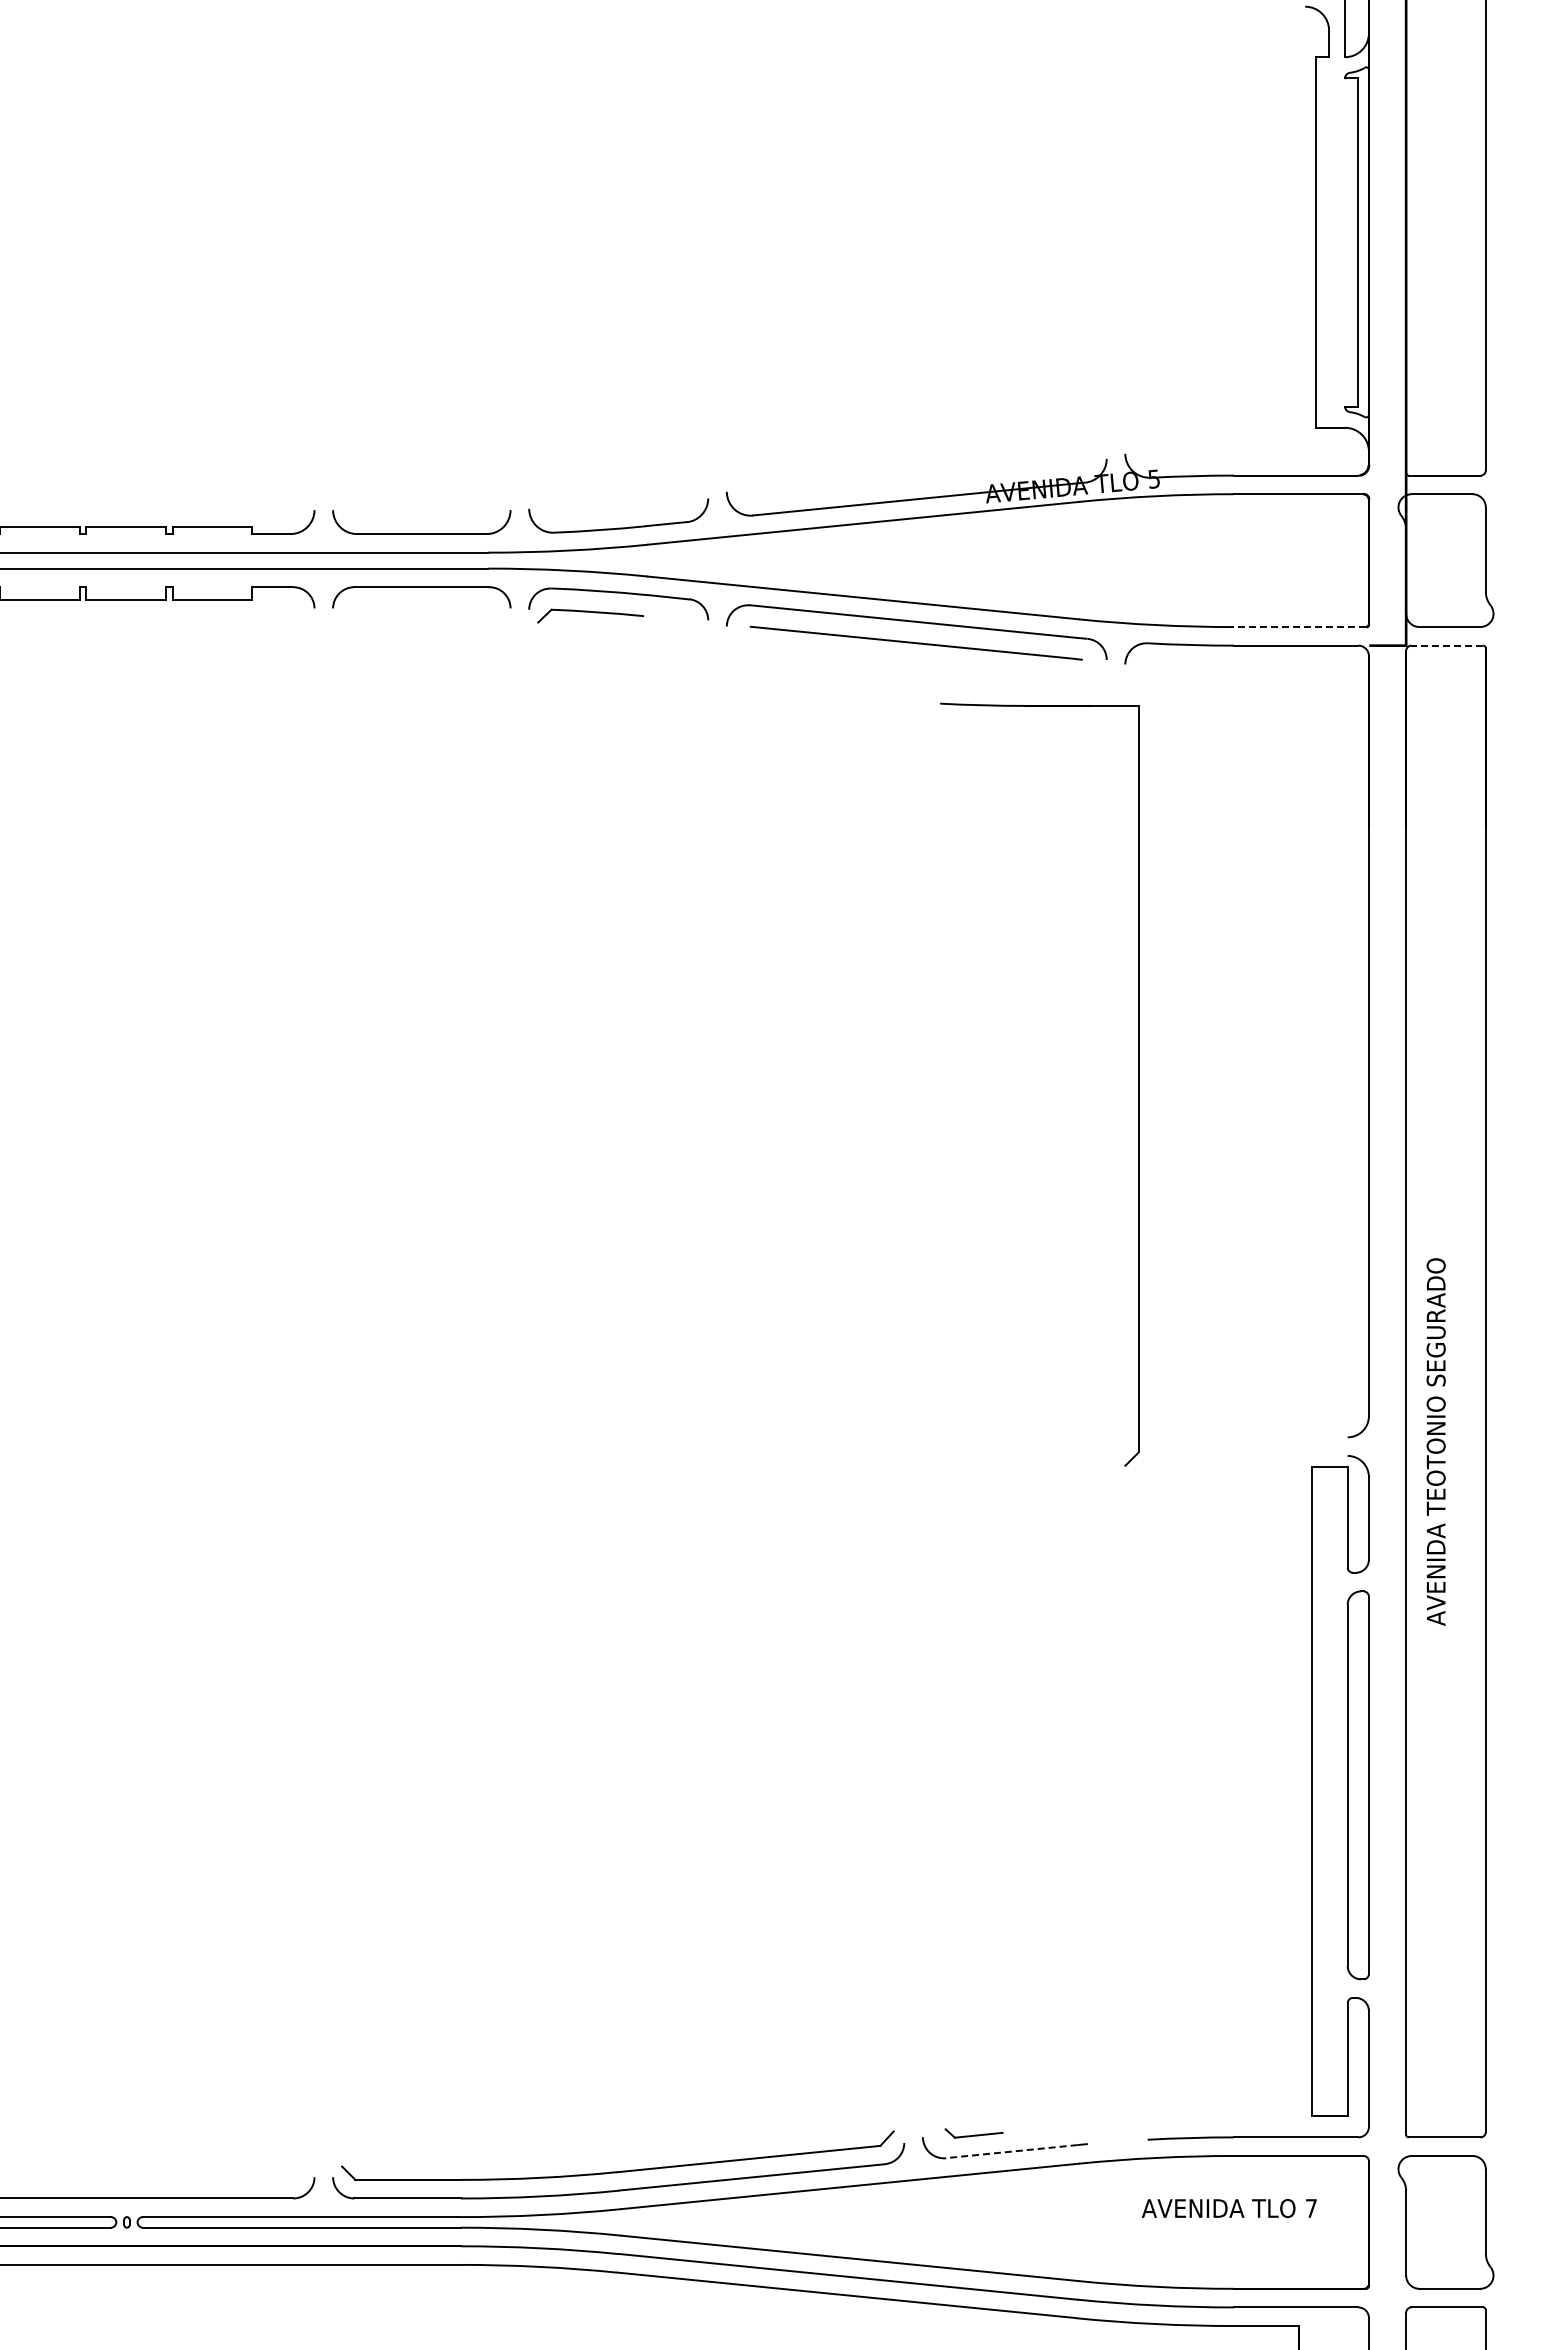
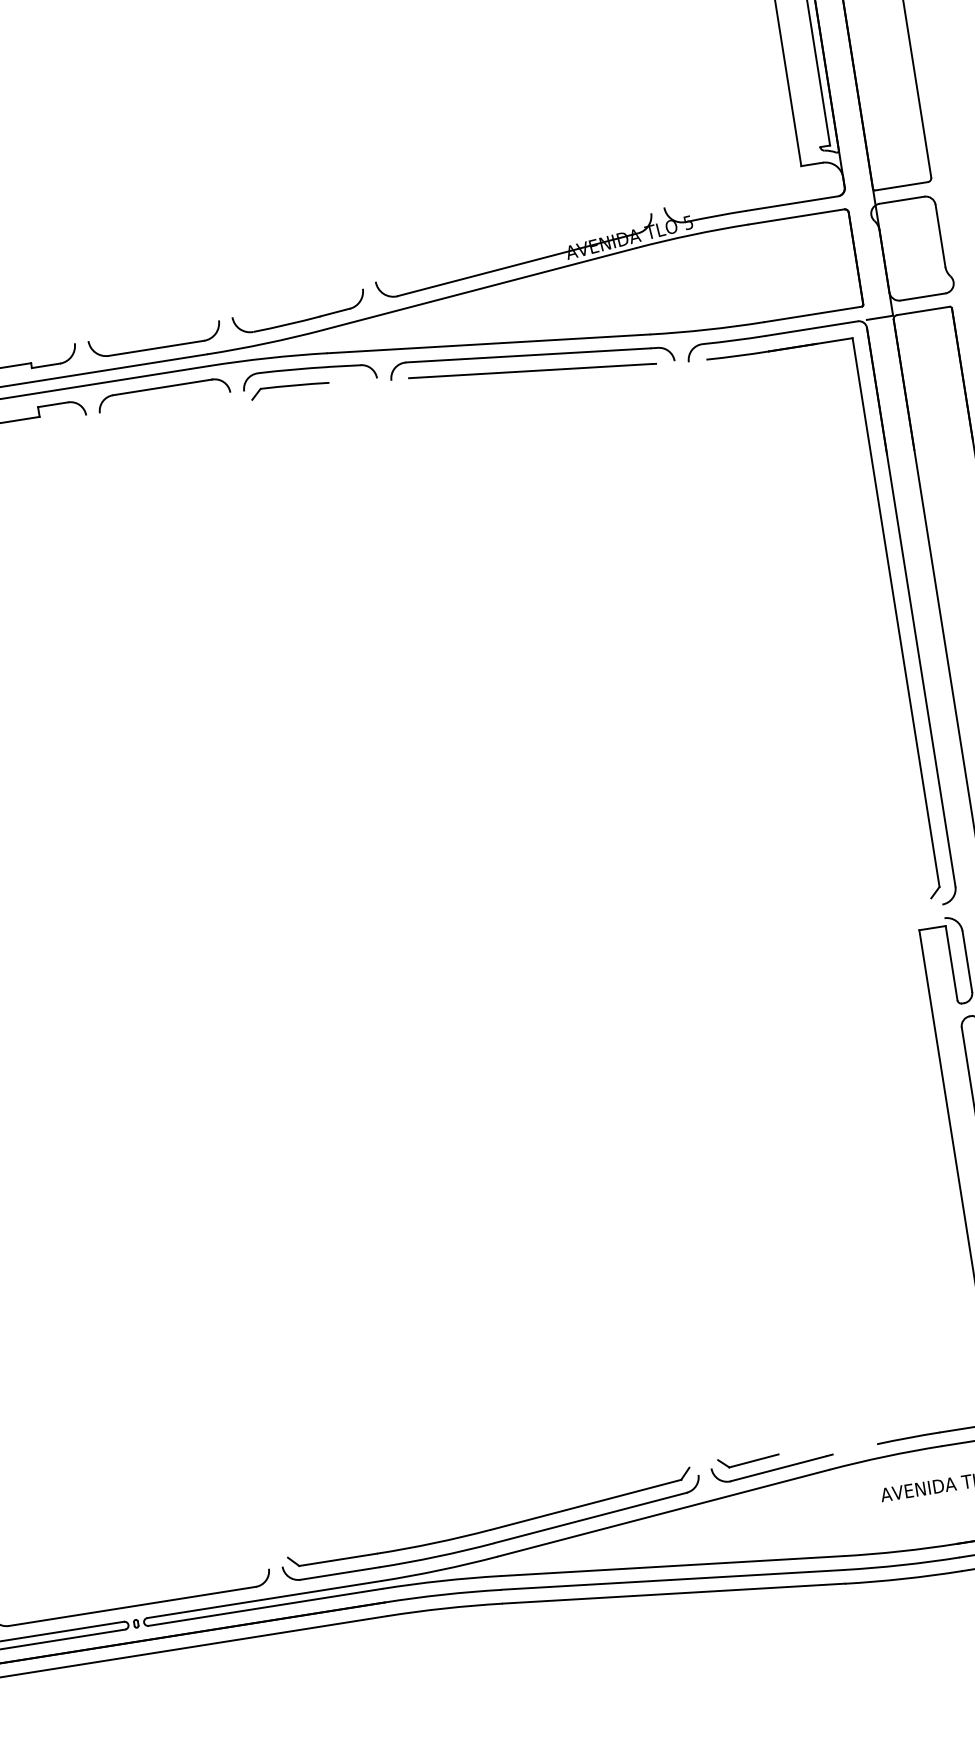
line: (1299, 627) -> (812, 314), dashed -> solid
line: (1447, 645) -> (923, 310), dashed -> solid
part: (1138, 1084) -> (896, 616), moved
part: (973, 2133) -> (748, 1459), size x1.43
line: (1011, 2151) -> (778, 1468), dashed -> solid

